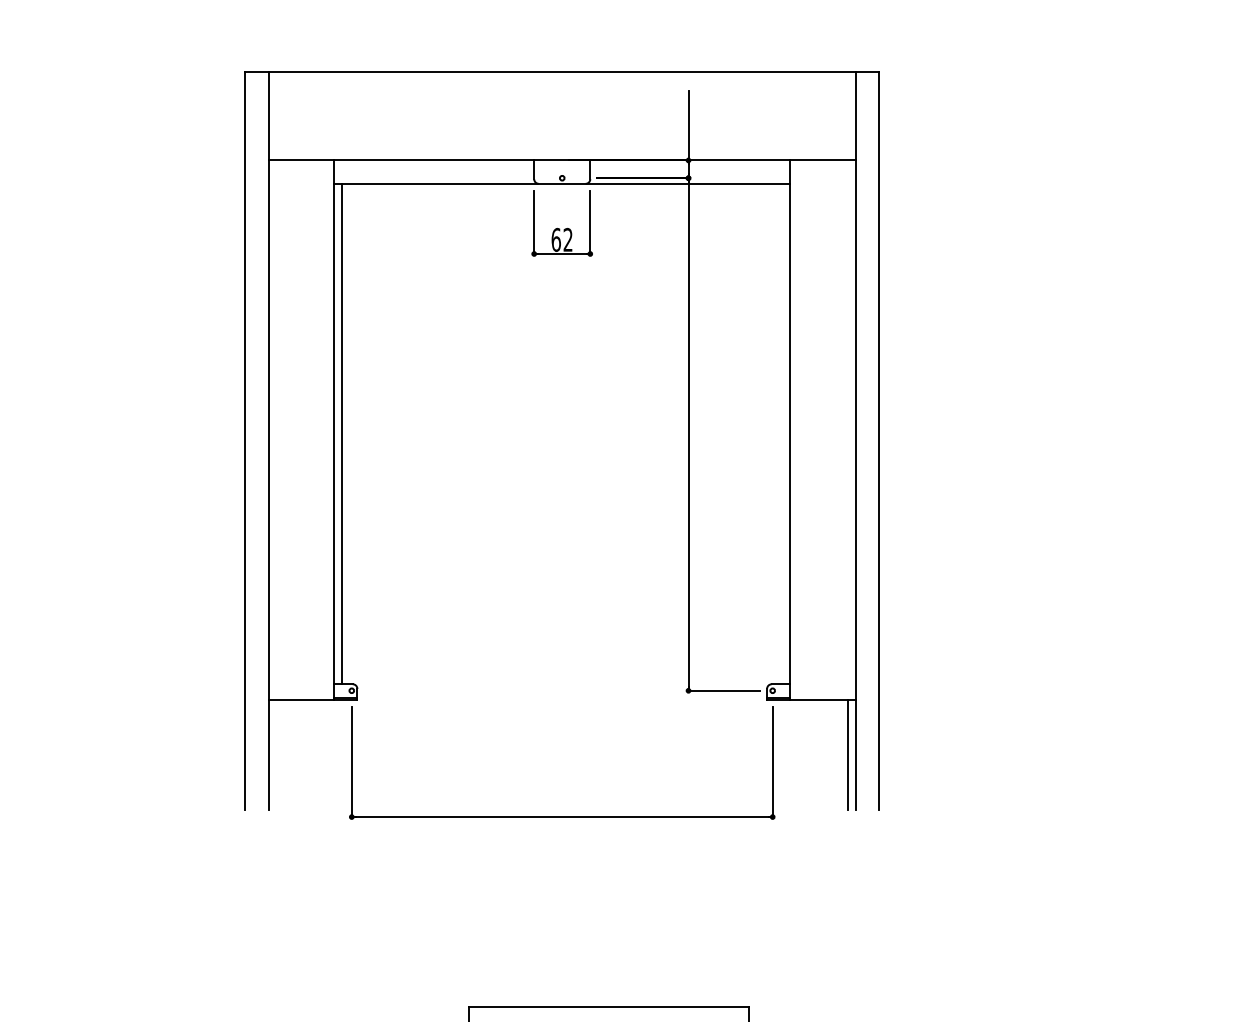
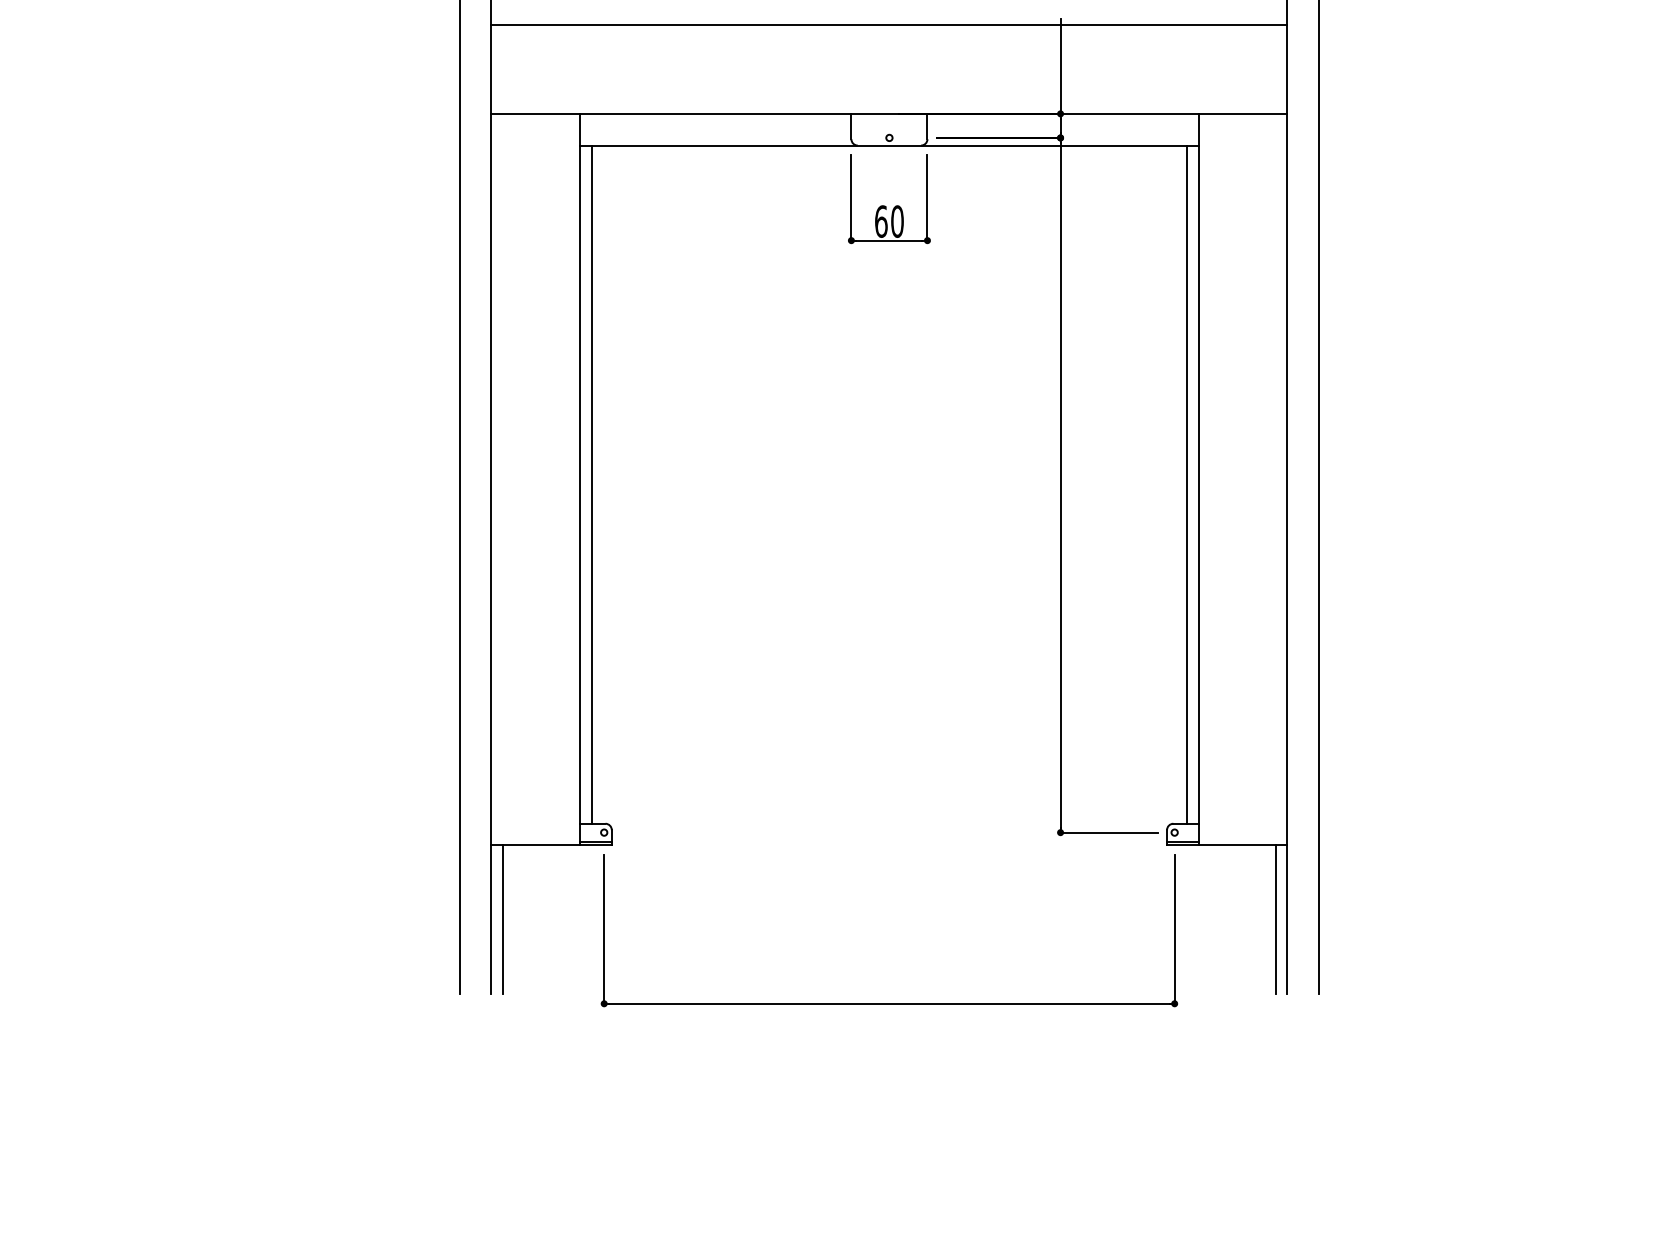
line: (561, 94) -> (888, 24), added
text: (567, 239) -> (896, 220), 62 -> 60
line: (782, 433) -> (1187, 483), added
line: (276, 754) -> (502, 918), added

